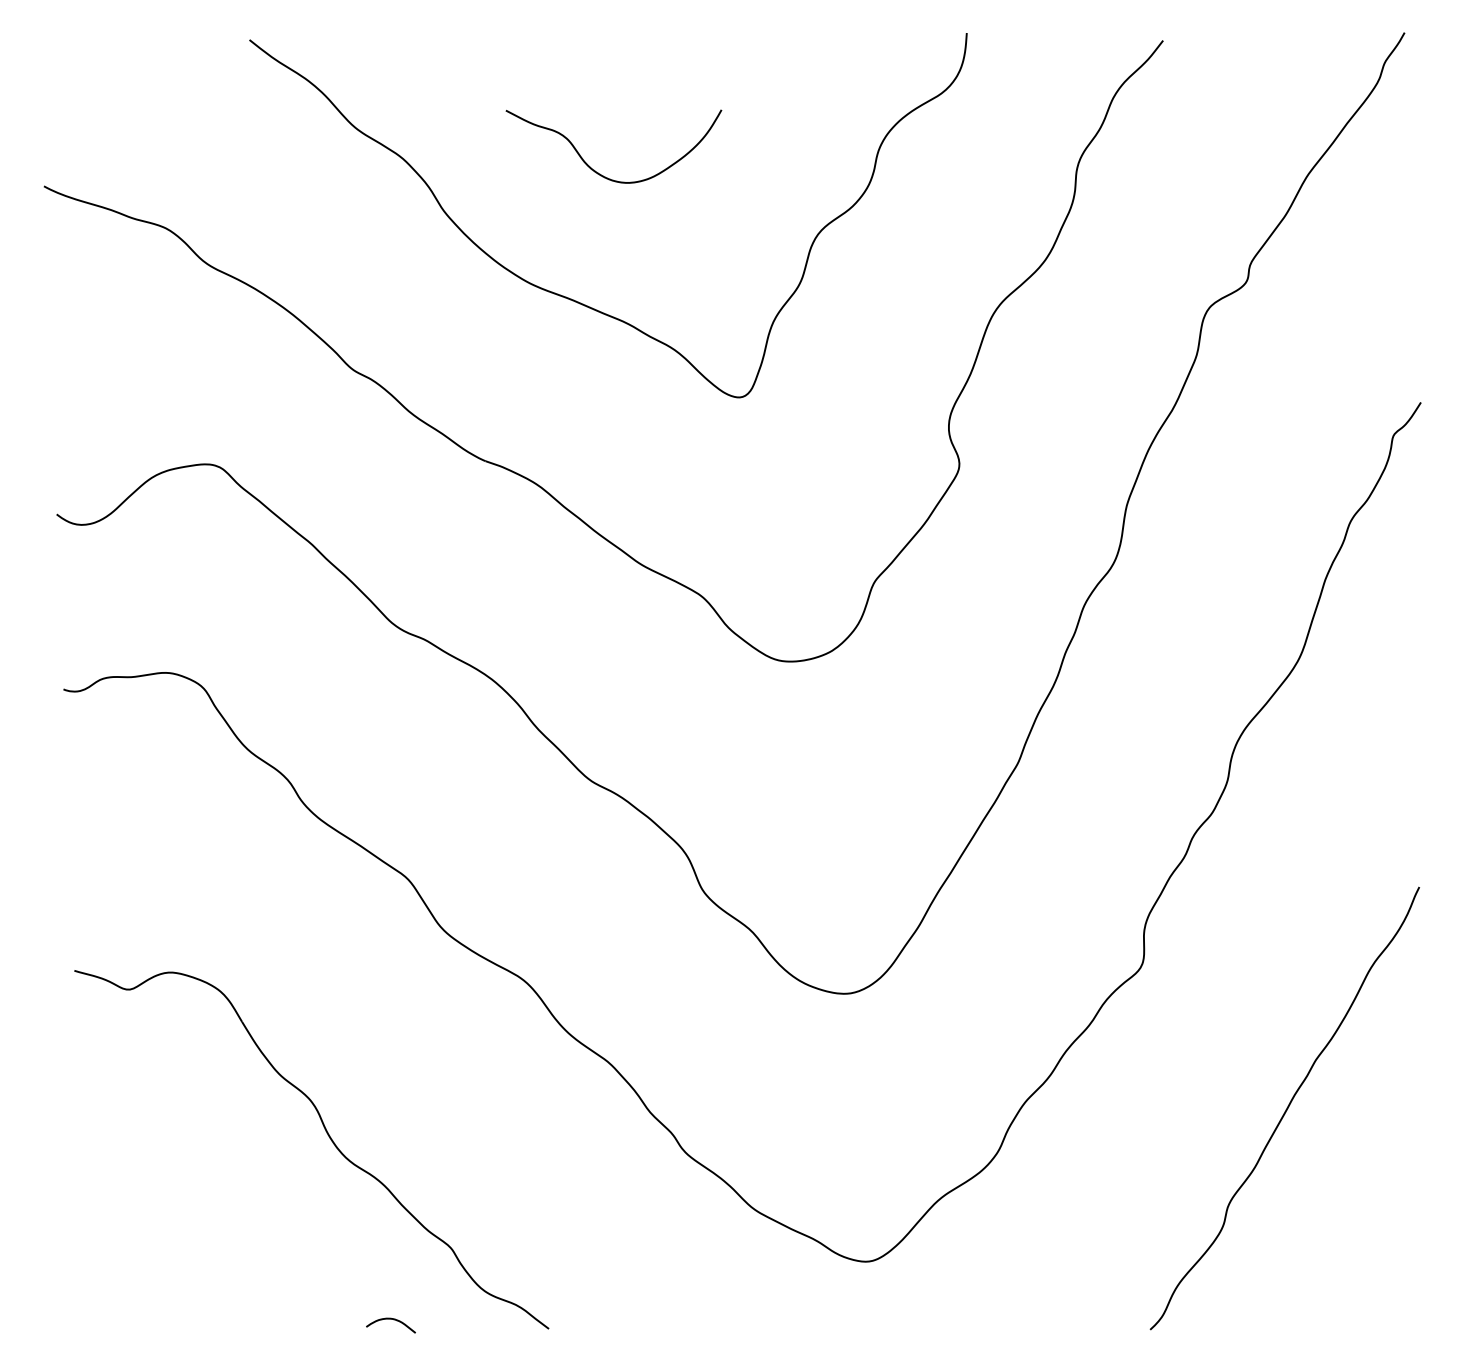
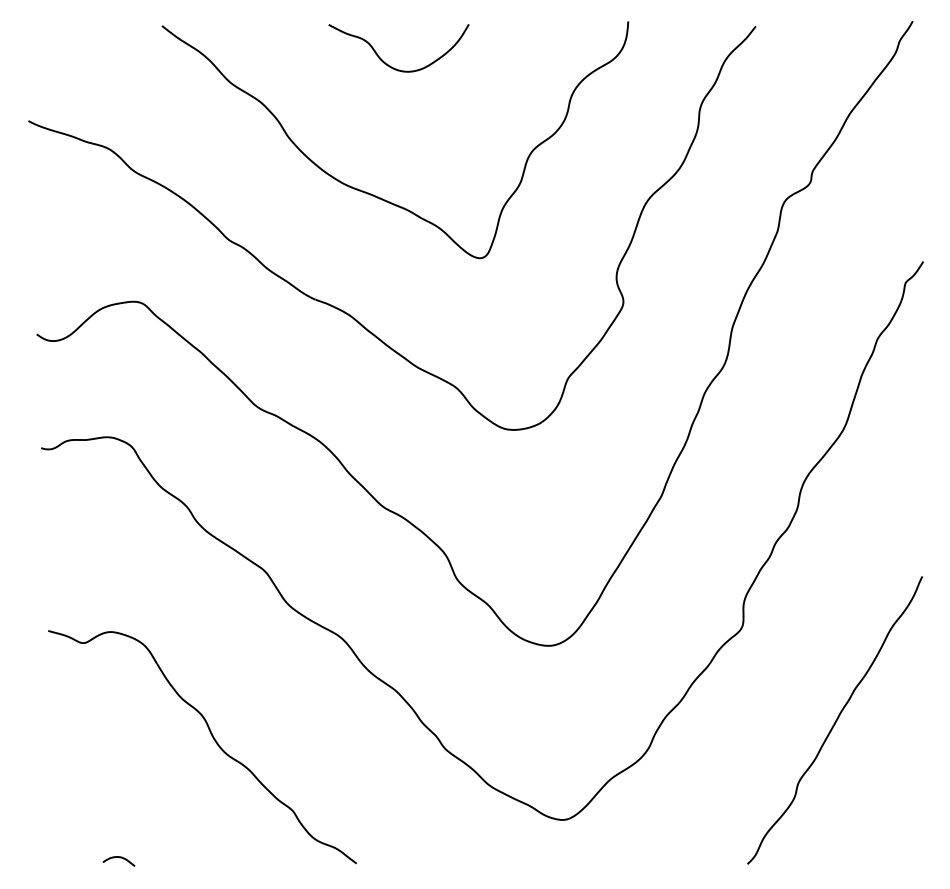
curve: (596, 170) -> (387, 63), moved
curve: (393, 1320) -> (120, 858), moved

